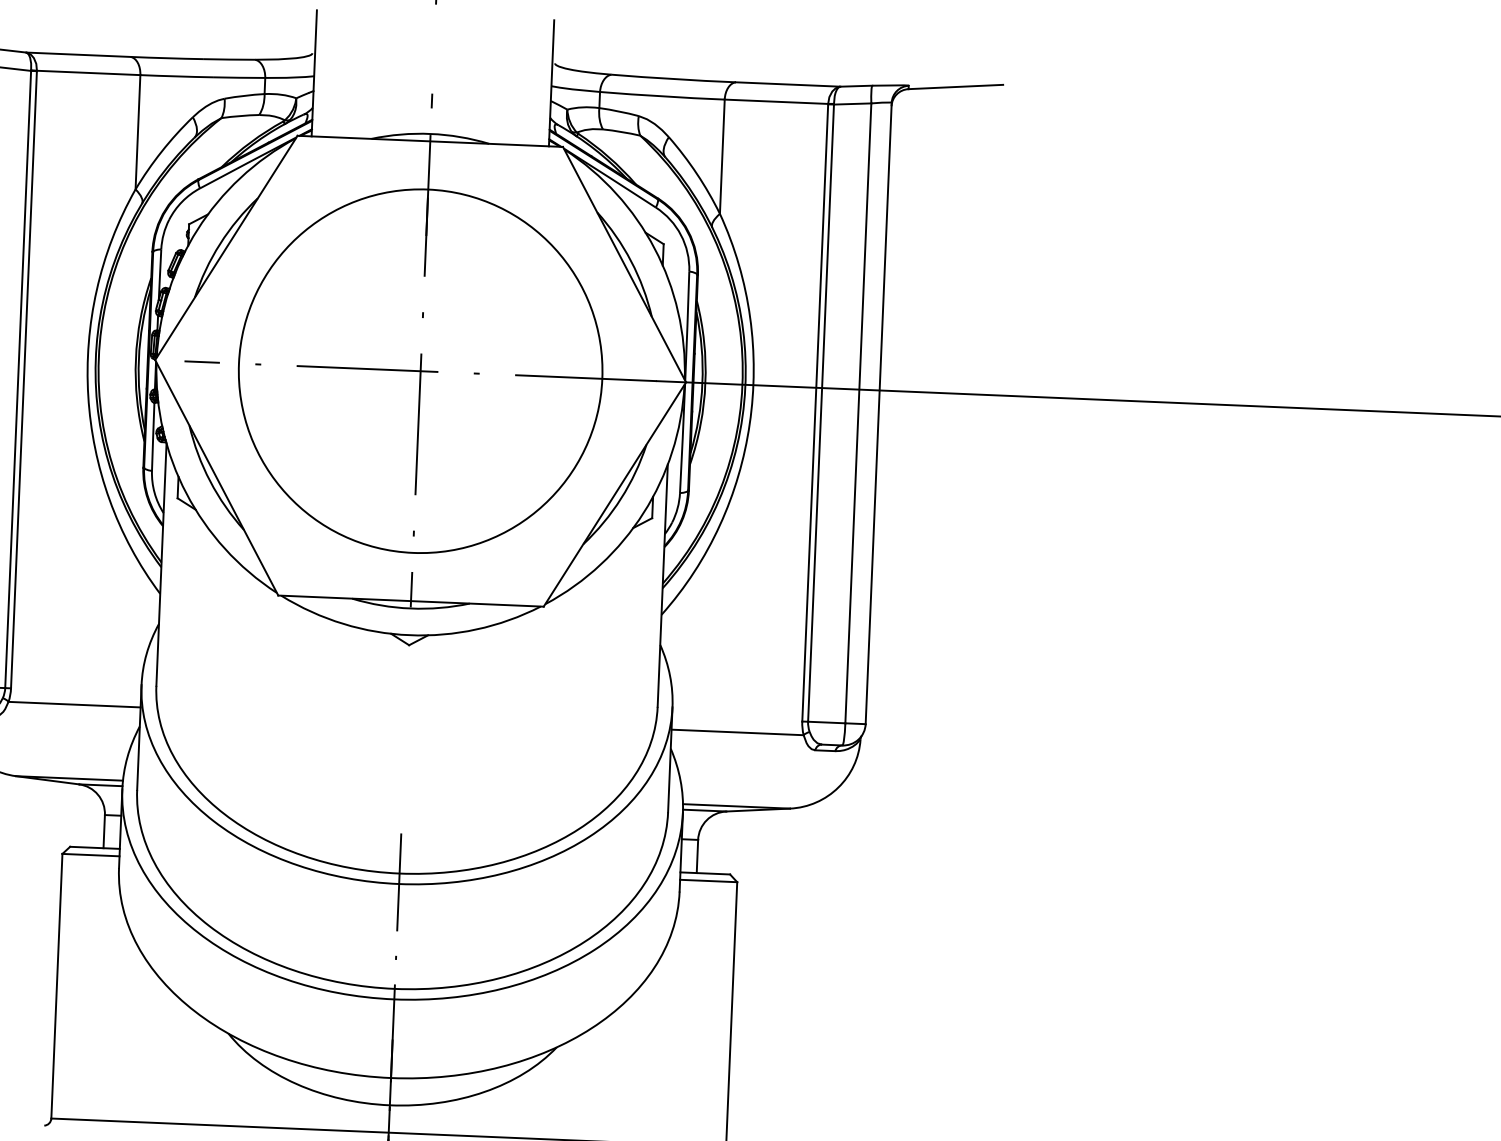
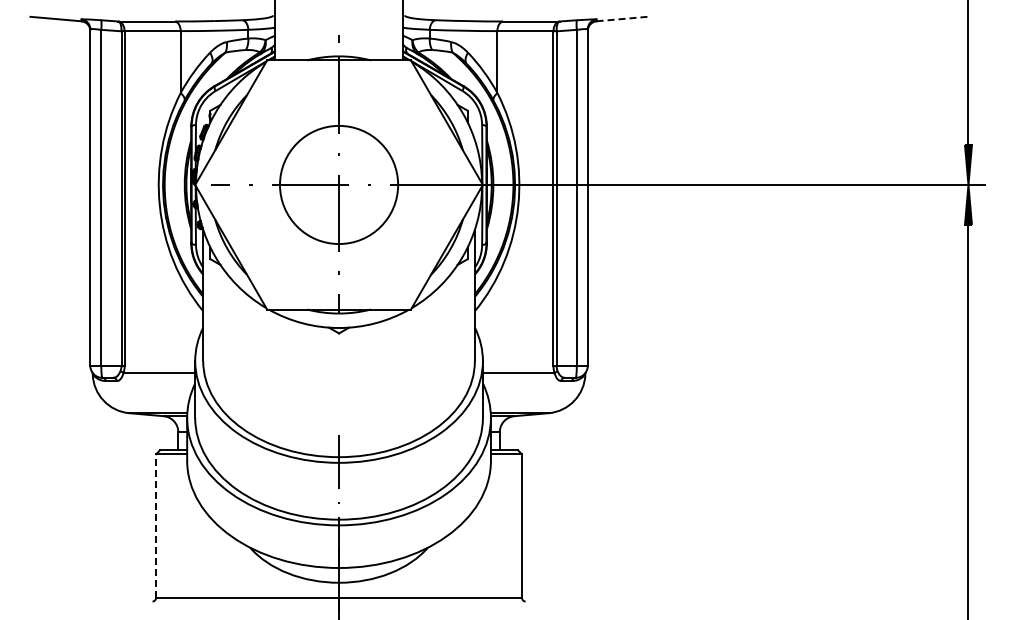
line: (956, 87) -> (622, 19), solid -> dashed
circle: (419, 370) -> (338, 184), size x0.6
line: (57, 985) -> (156, 525), solid -> dashed

